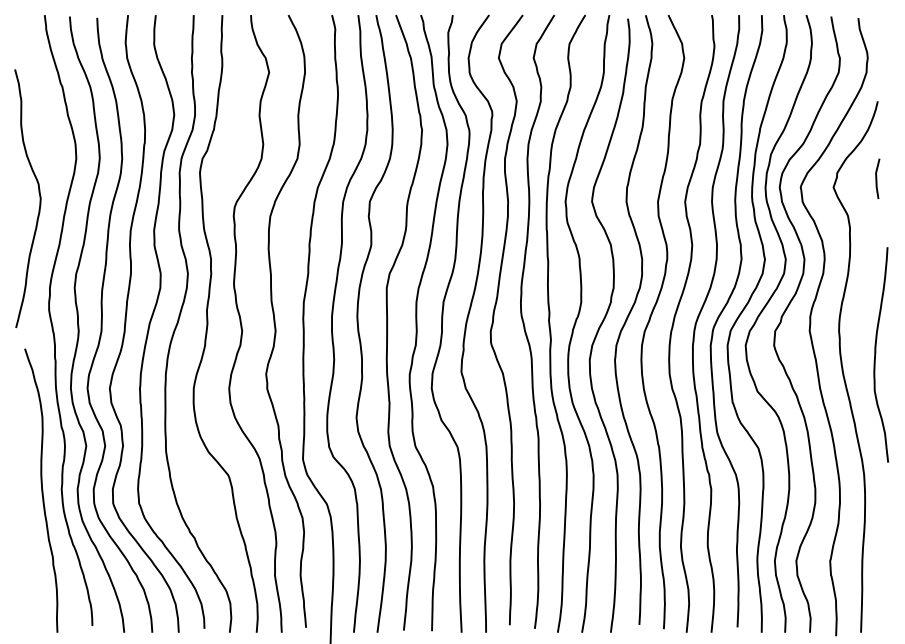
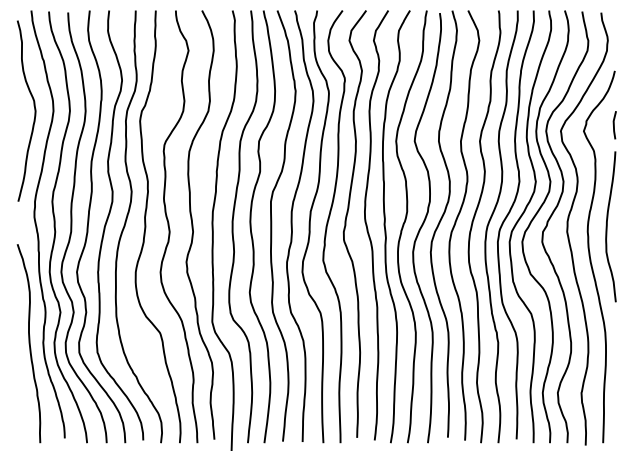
curve: (39, 198) -> (34, 110), moved
curve: (876, 354) -> (607, 226), moved

